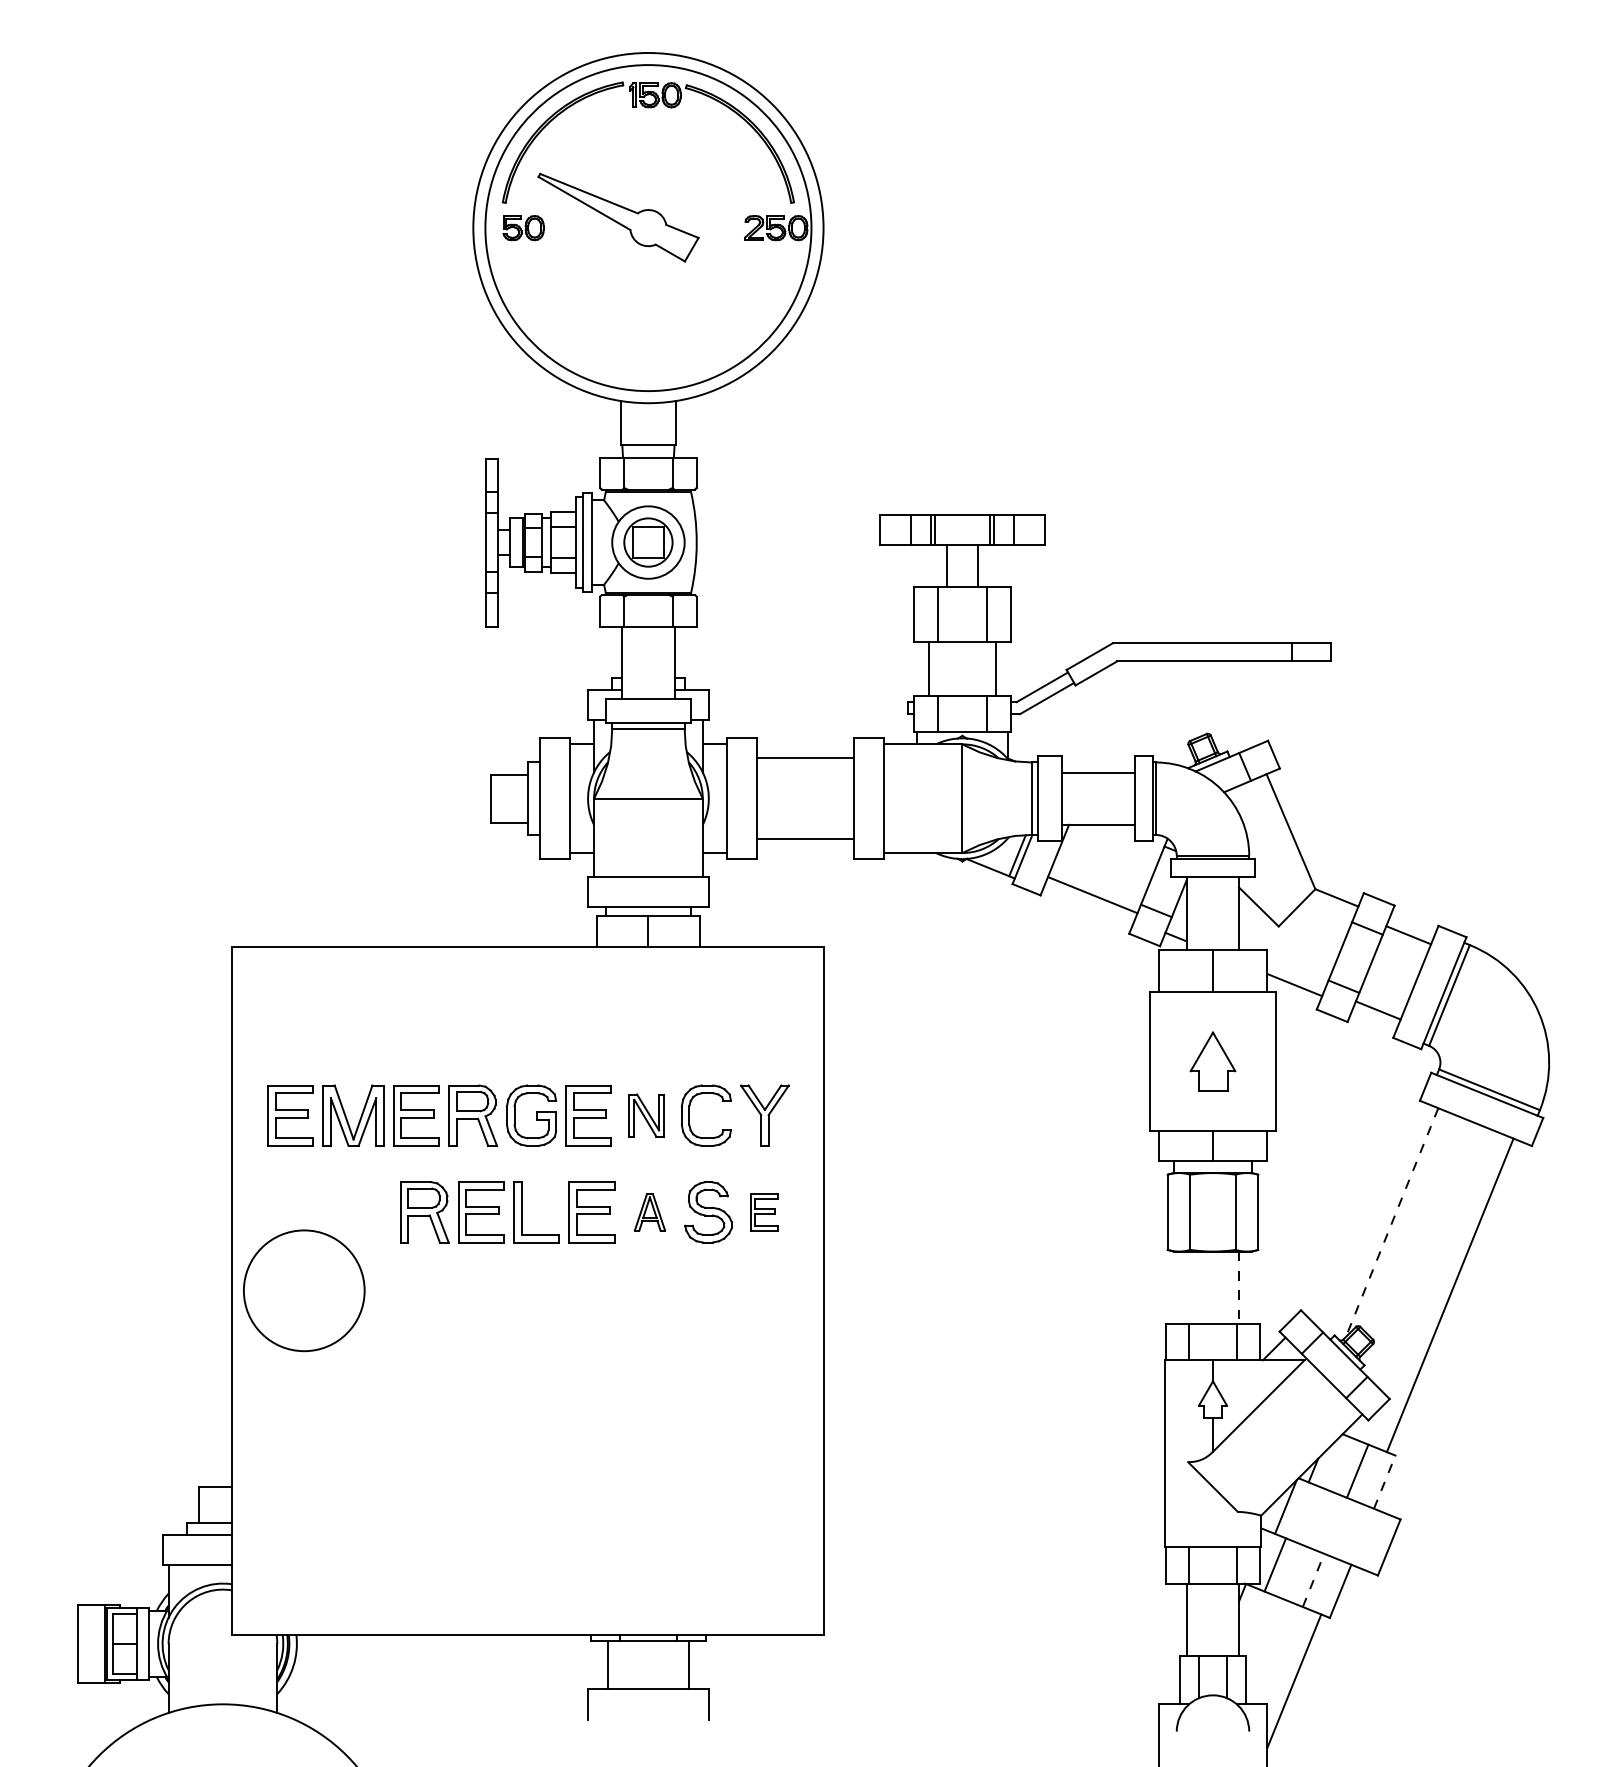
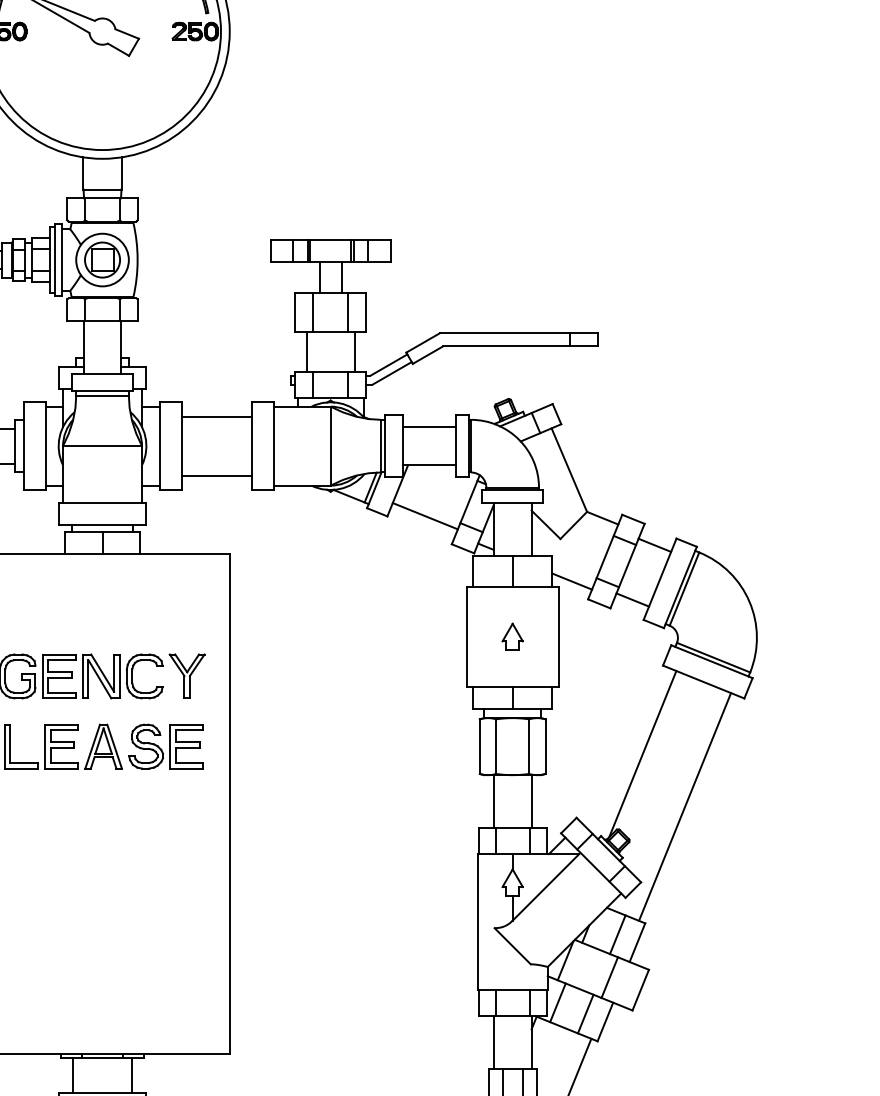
part: (1212, 1060) -> (512, 636), size x0.62
part: (646, 1115) -> (101, 676), size x1.43
part: (649, 1212) -> (103, 746), size x1.67
part: (764, 1212) -> (186, 746), size x1.67
line: (1391, 1223) -> (642, 754), dashed -> solid
line: (1186, 1287) -> (493, 801), added
line: (1239, 1288) -> (531, 801), dashed -> solid
line: (1384, 1482) -> (637, 942), dashed -> solid
line: (1346, 1530) -> (609, 977), added
line: (1313, 1580) -> (585, 1014), dashed -> solid

